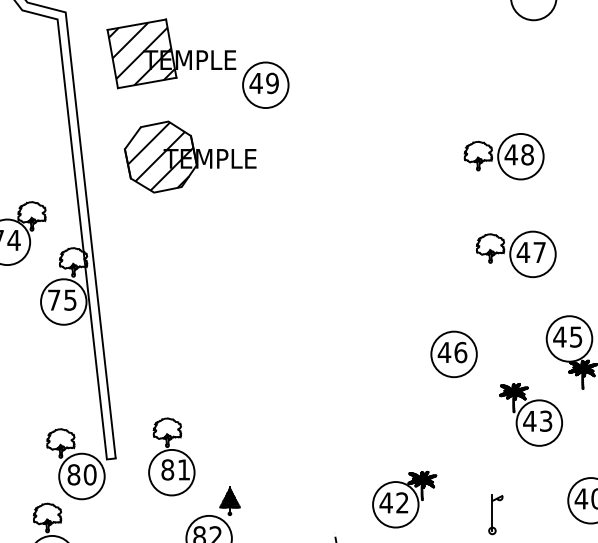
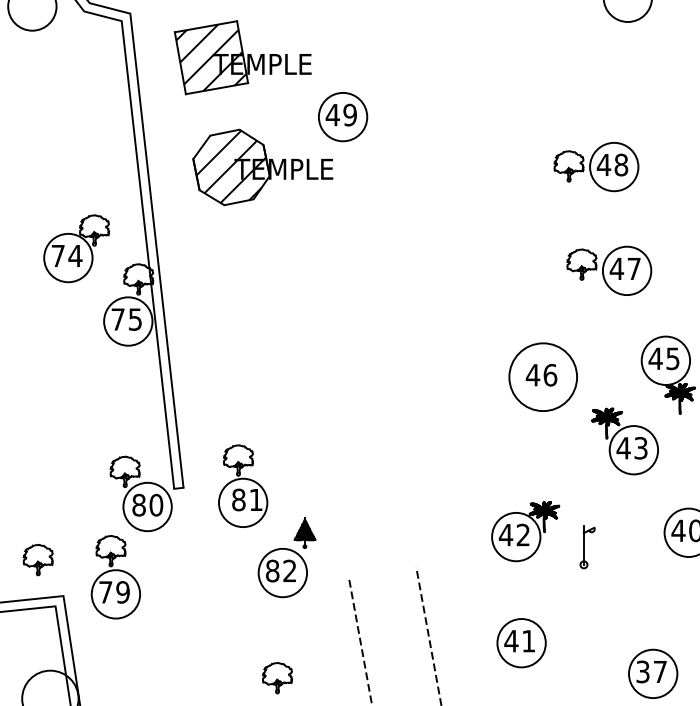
part: (266, 85) -> (343, 117), moved
circle: (454, 354) -> (543, 377), size x1.4
part: (404, 499) -> (525, 531), moved

